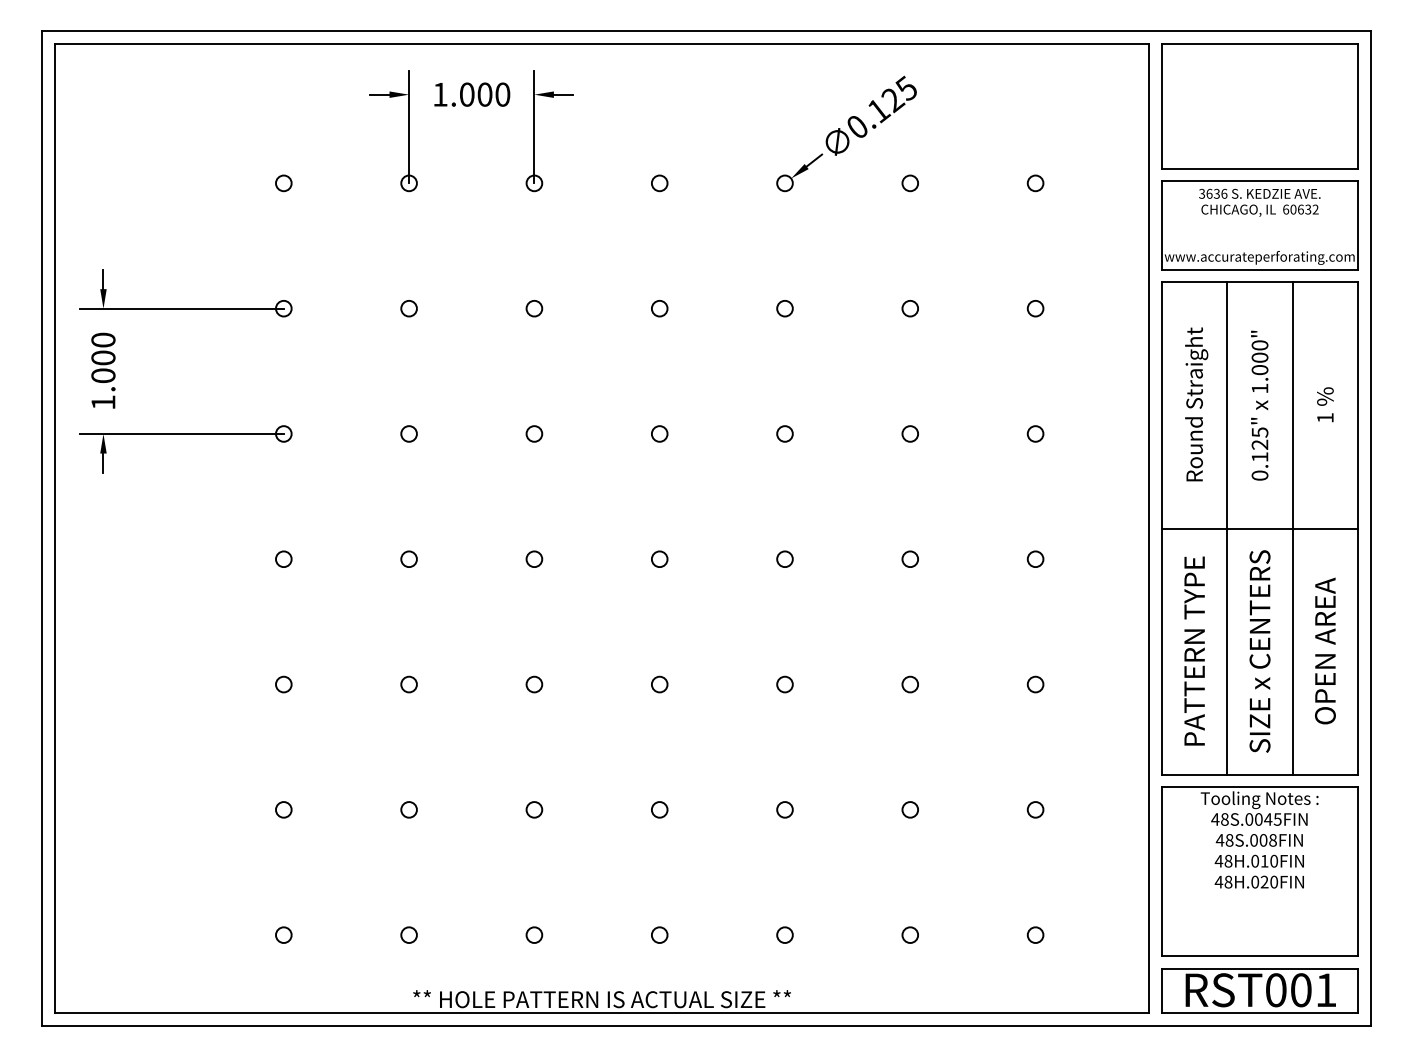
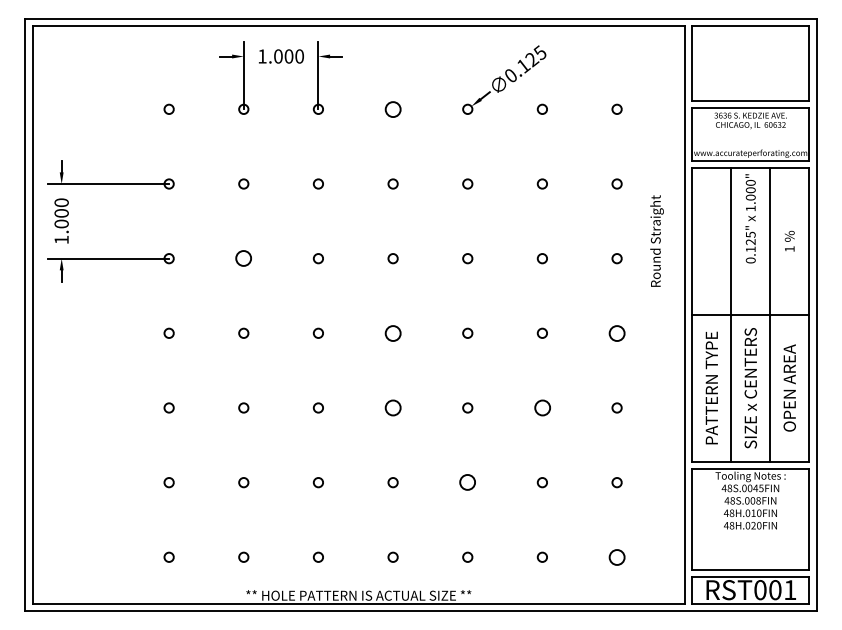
circle: (658, 181) -> (392, 108), size x1.6
text: (1195, 403) -> (656, 240), moved
text: (1259, 405) -> (750, 218), moved
circle: (408, 433) -> (243, 258), size x1.6
circle: (658, 557) -> (392, 332), size x1.6
circle: (1034, 557) -> (616, 332), size x1.6
circle: (658, 683) -> (392, 407), size x1.6
circle: (908, 683) -> (541, 407), size x1.6
circle: (784, 809) -> (467, 482), size x1.6
circle: (1034, 933) -> (616, 556), size x1.6

